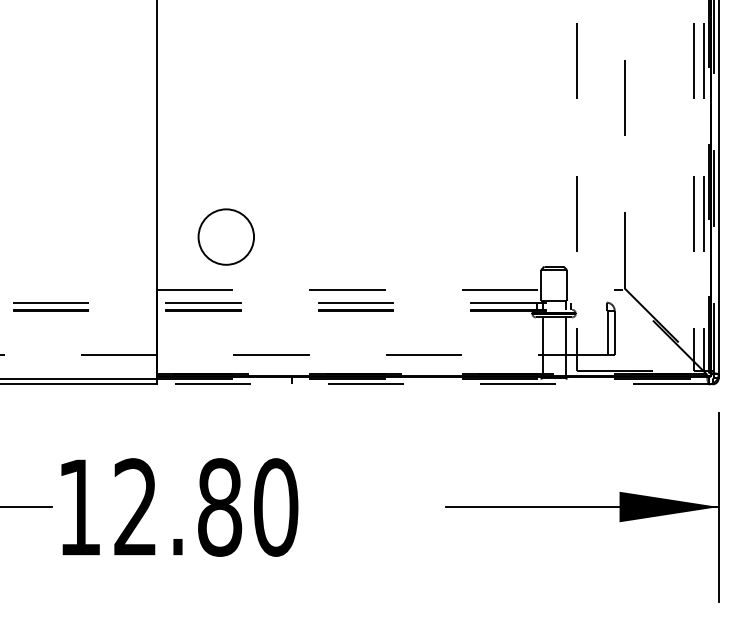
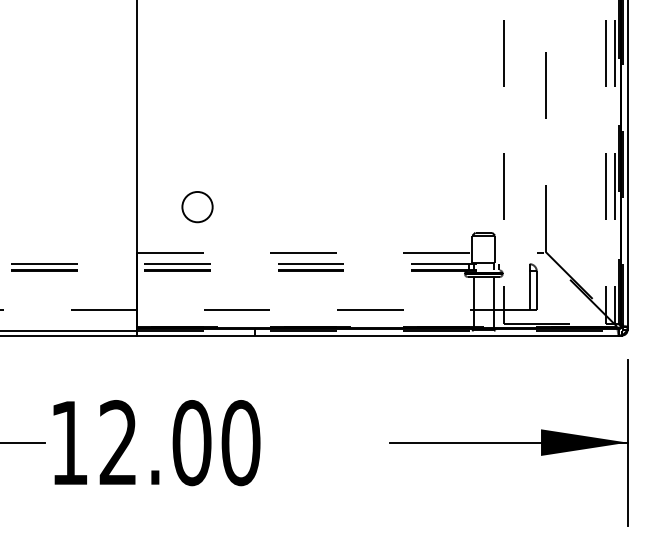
circle: (226, 237) -> (197, 207), size x0.62
line: (432, 384) -> (377, 335), dashed -> solid
text: (219, 506) -> (191, 442), 12.80 -> 12.00

